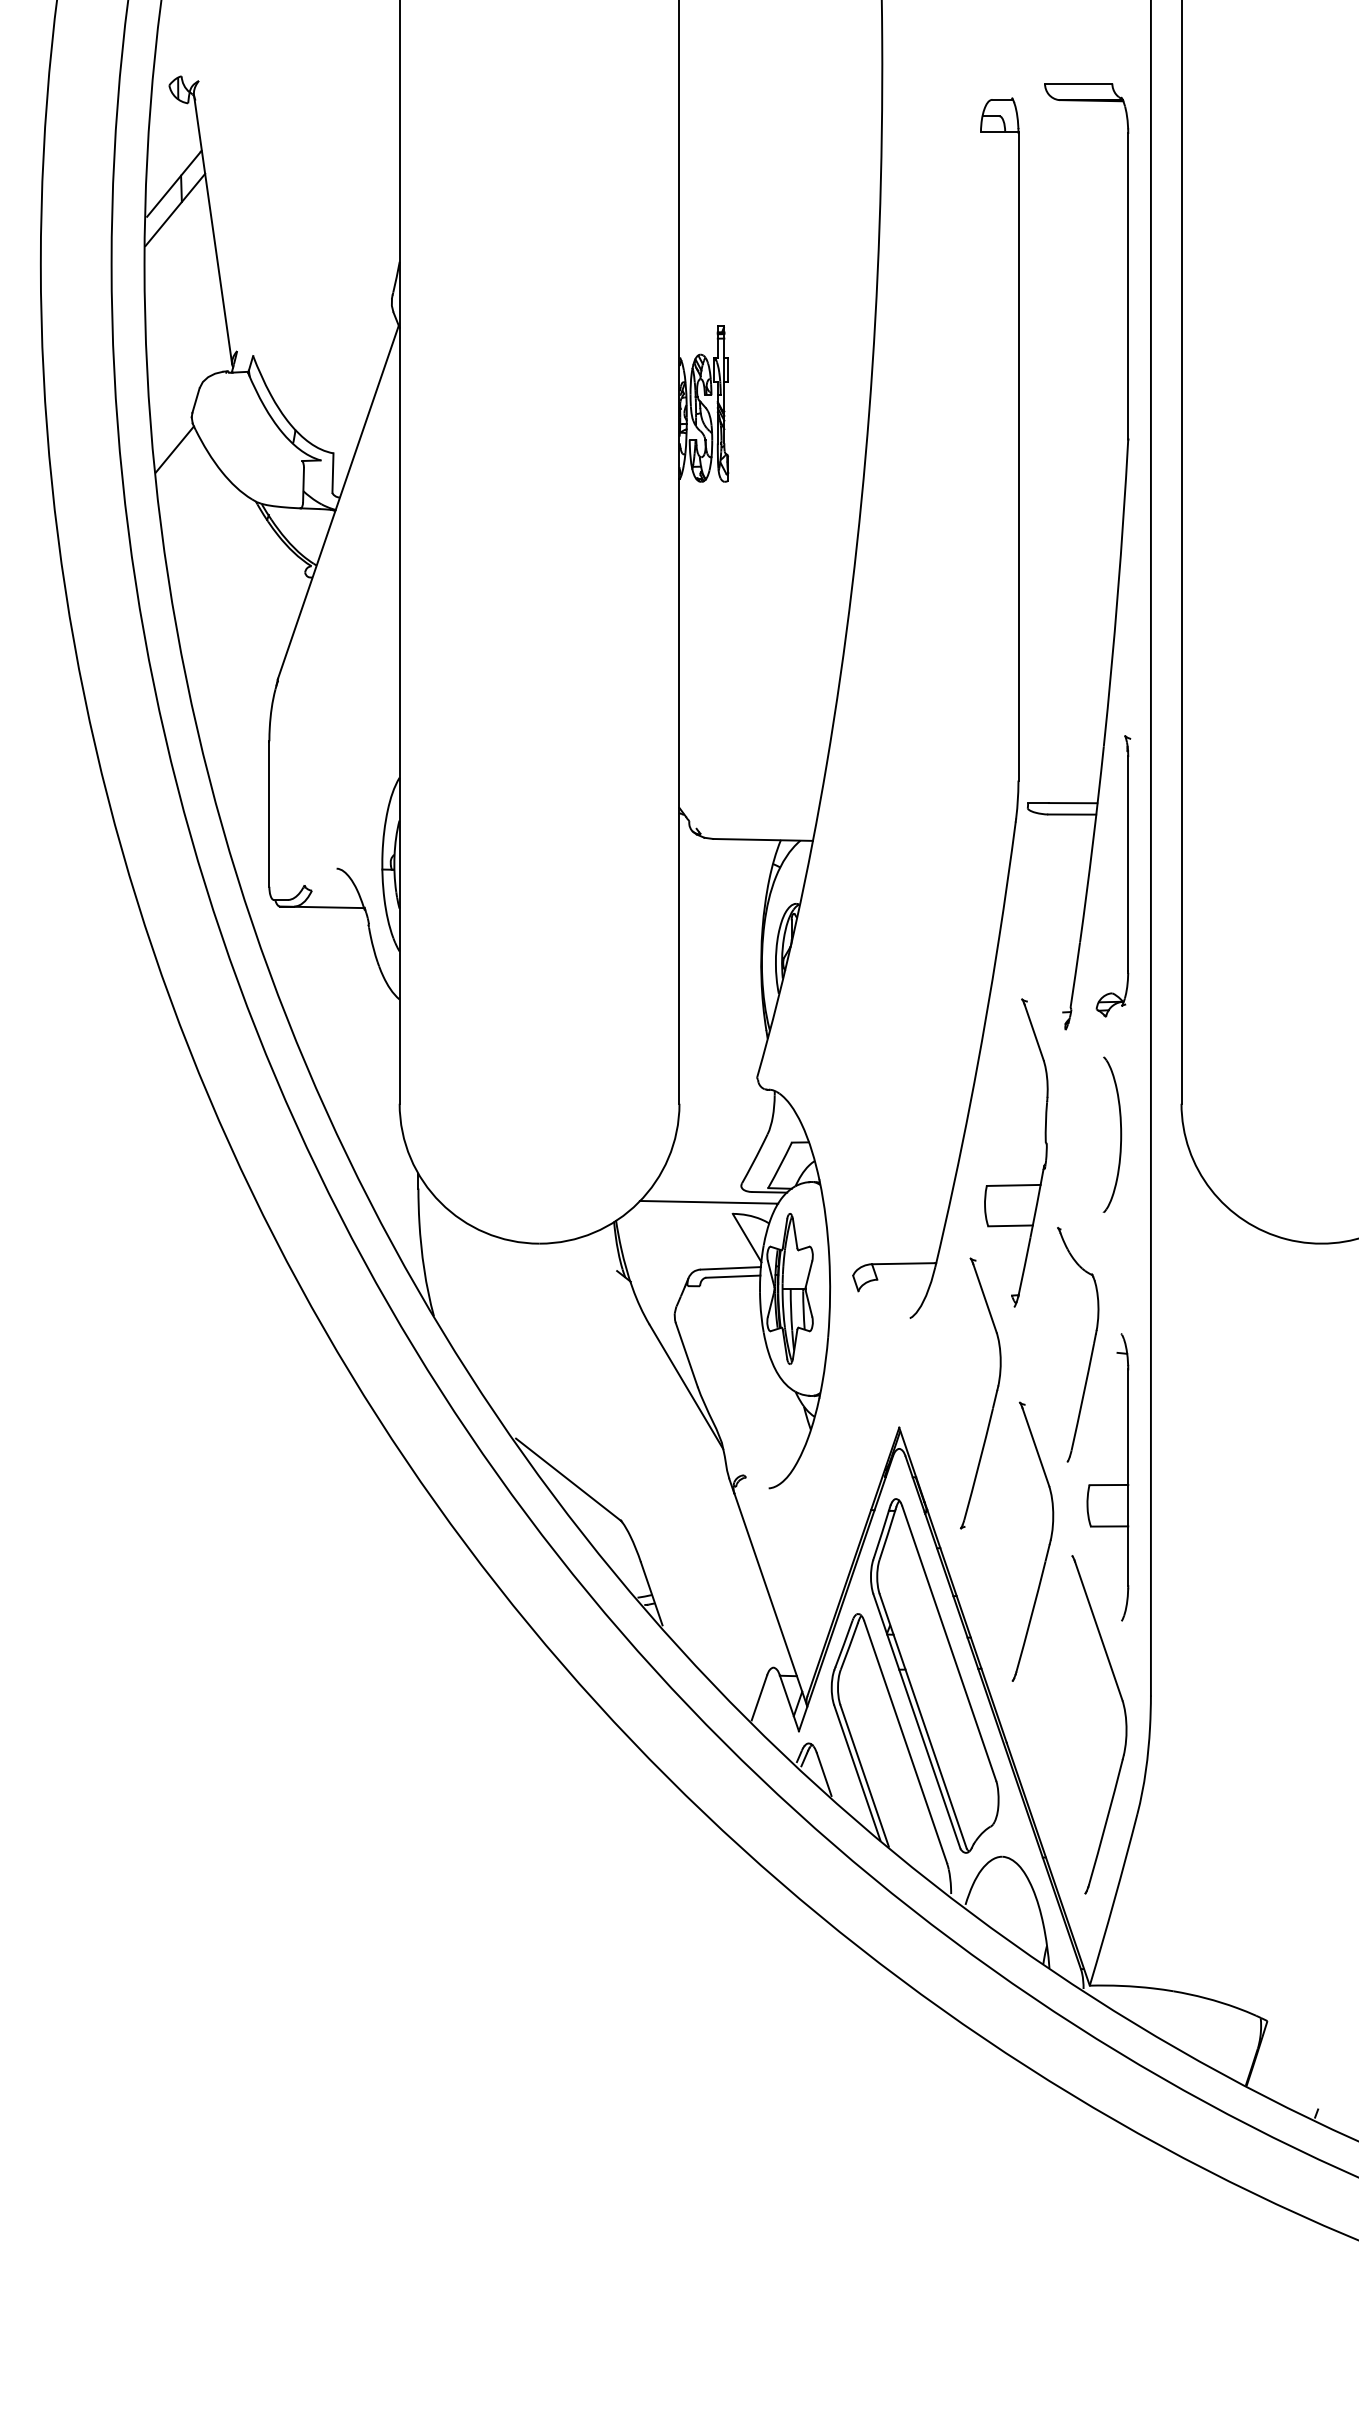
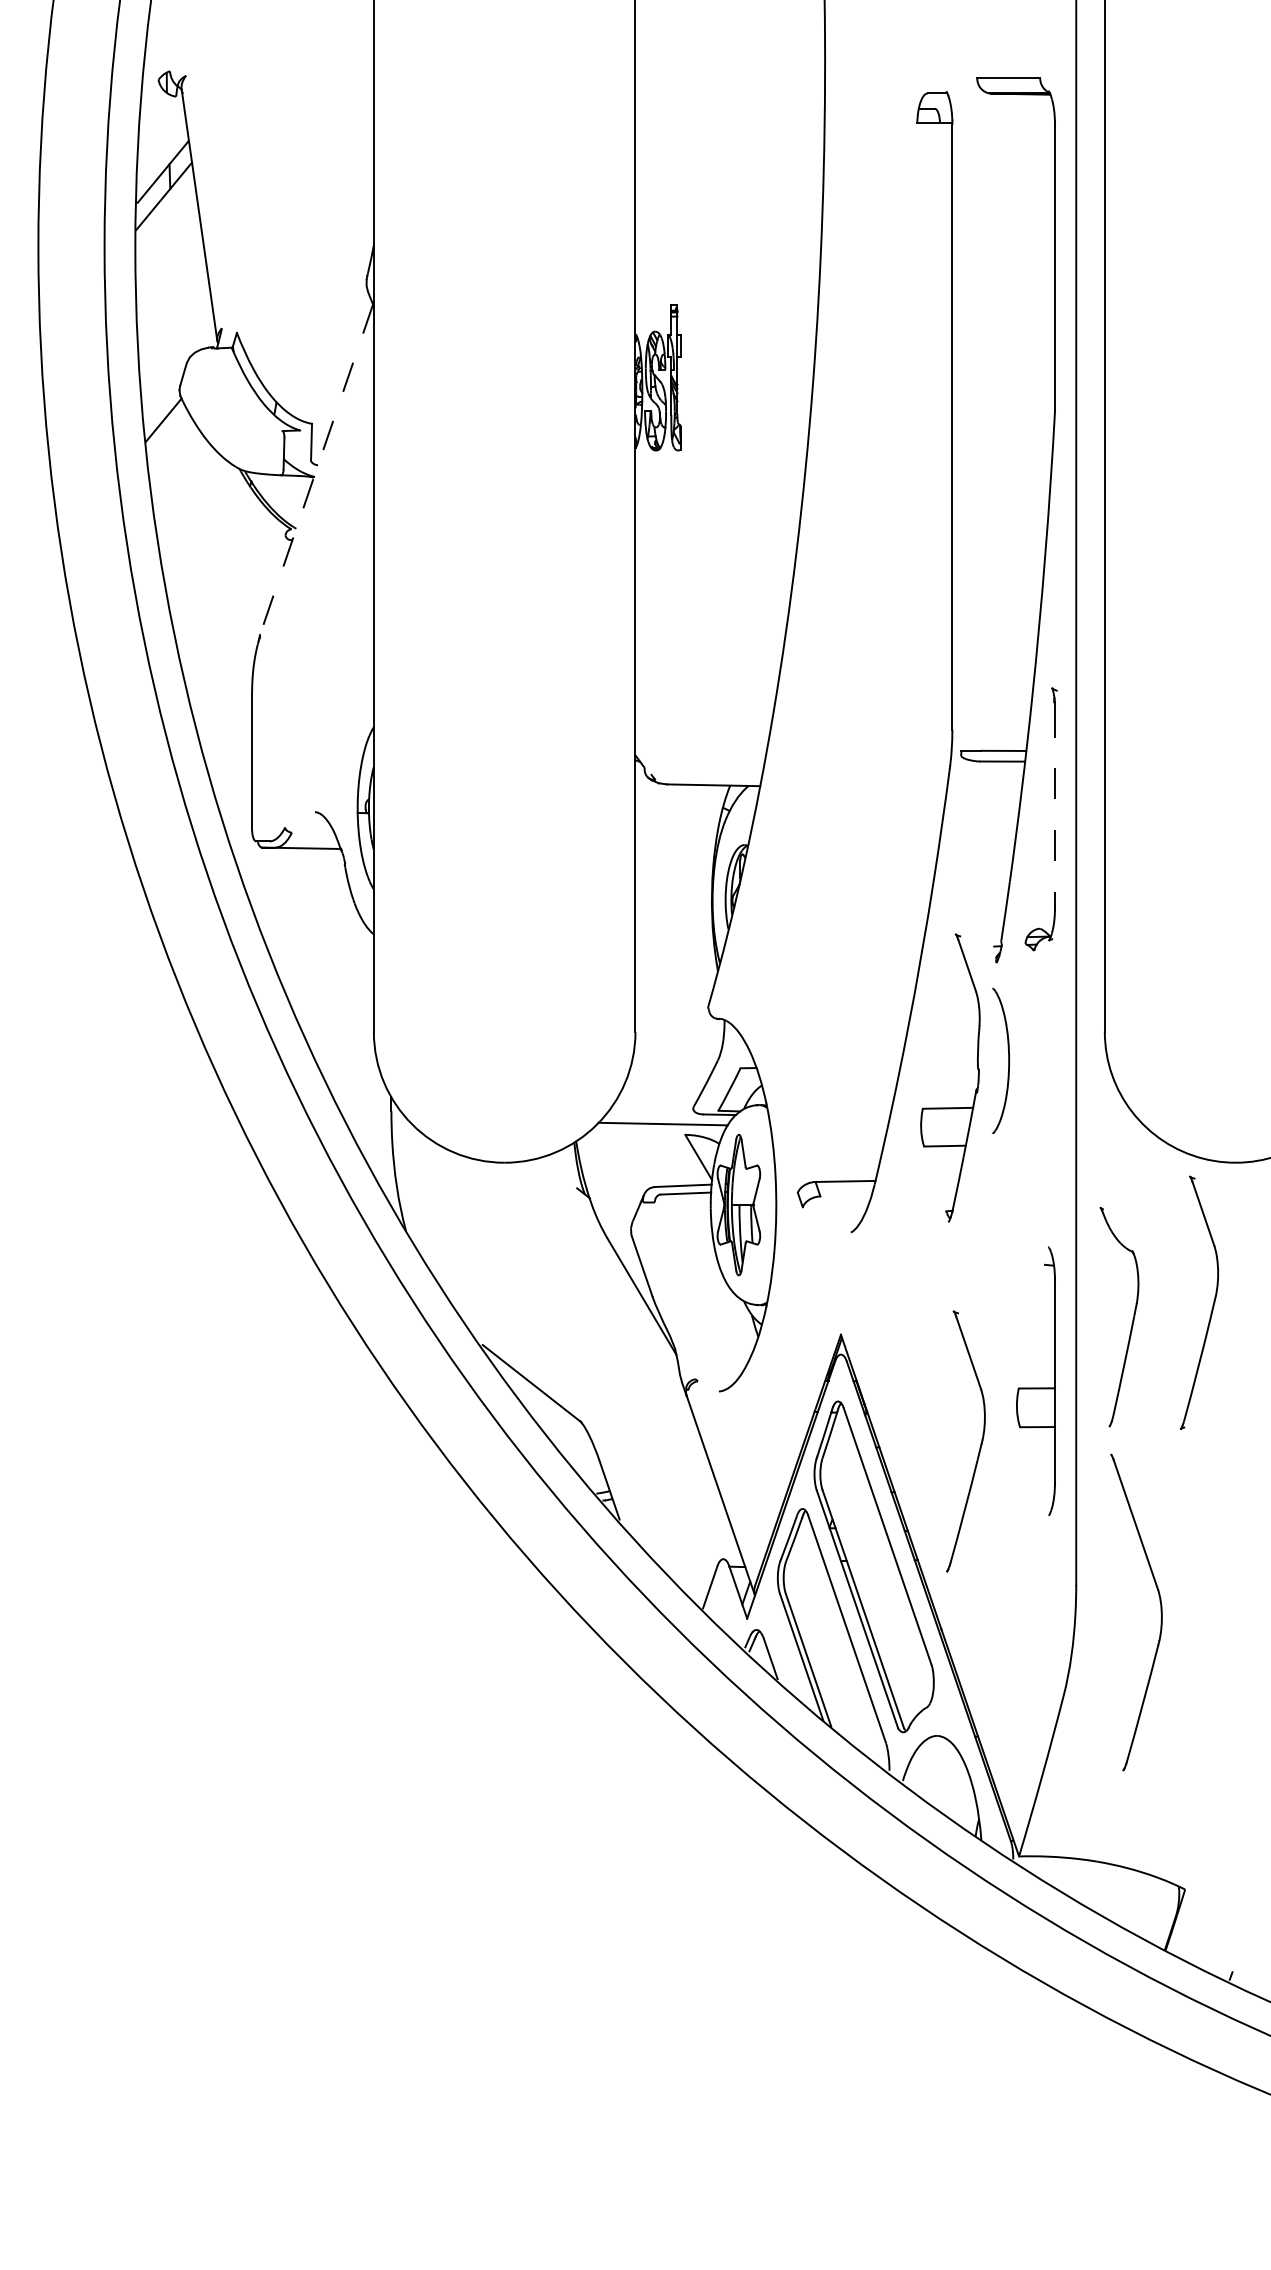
line: (338, 502) -> (316, 469), solid -> dashed
line: (1128, 863) -> (1055, 807), solid -> dashed
part: (1120, 1134) -> (1008, 1060), moved
part: (1092, 1345) -> (1132, 1317), moved
part: (994, 1396) -> (1212, 1305), moved
part: (1125, 1724) -> (1160, 1612), moved

